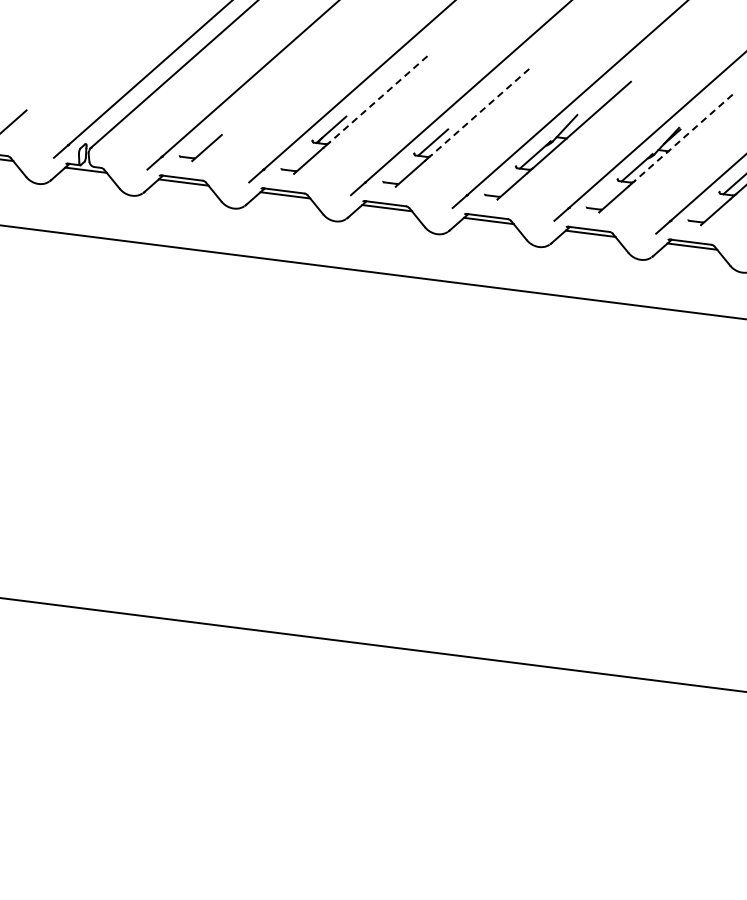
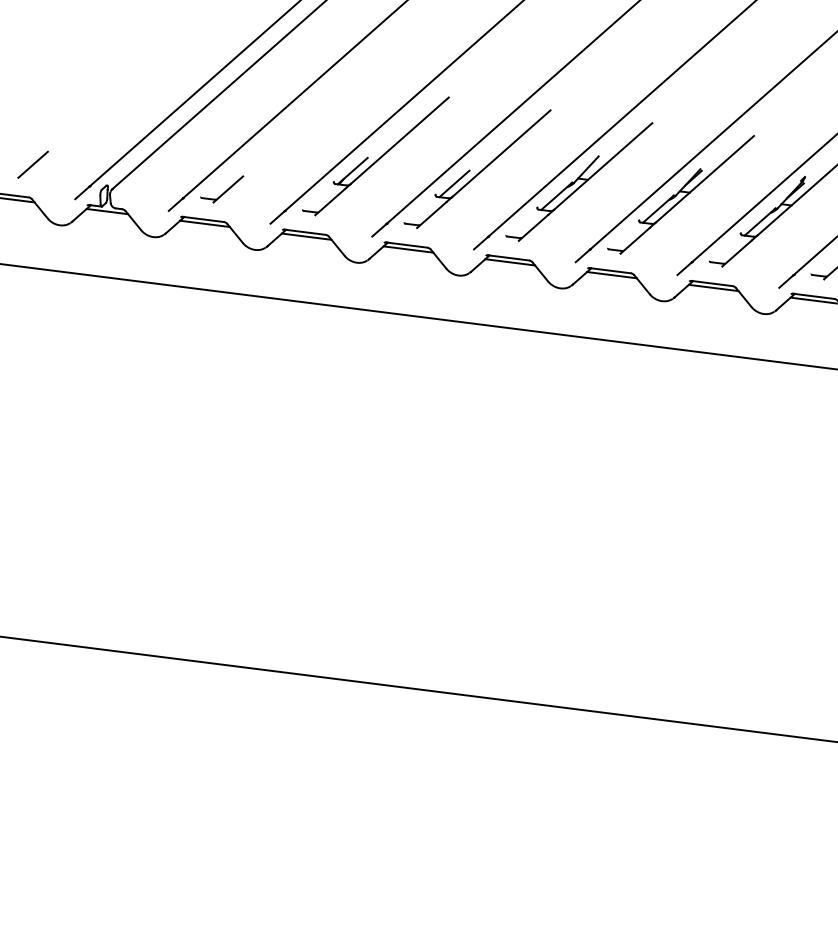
line: (378, 100) -> (399, 141), dashed -> solid
line: (480, 112) -> (501, 153), dashed -> solid
line: (683, 138) -> (704, 179), dashed -> solid

